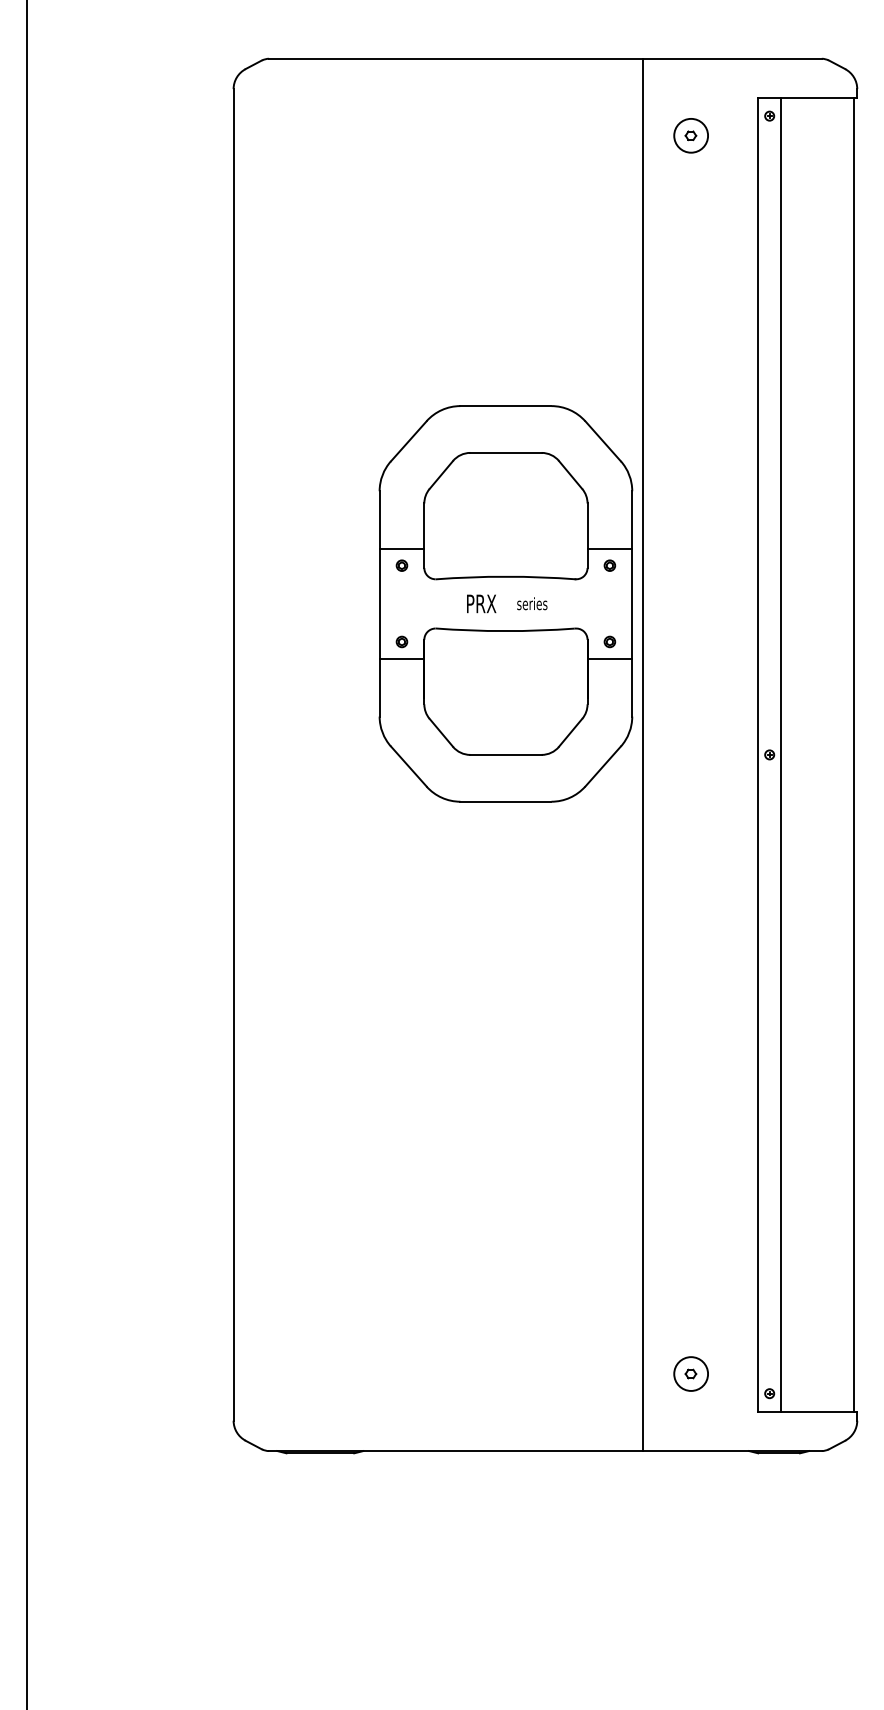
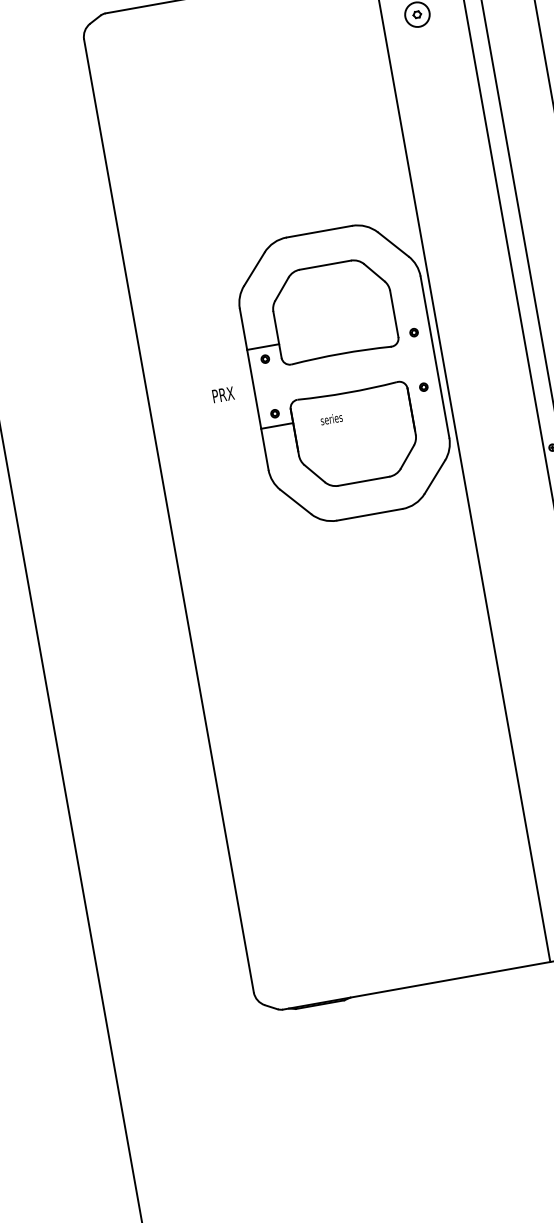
line: (609, 548) -> (411, 320), removed
text: (481, 603) -> (223, 394), moved
text: (532, 603) -> (331, 418), moved
line: (609, 659) -> (425, 399), removed

